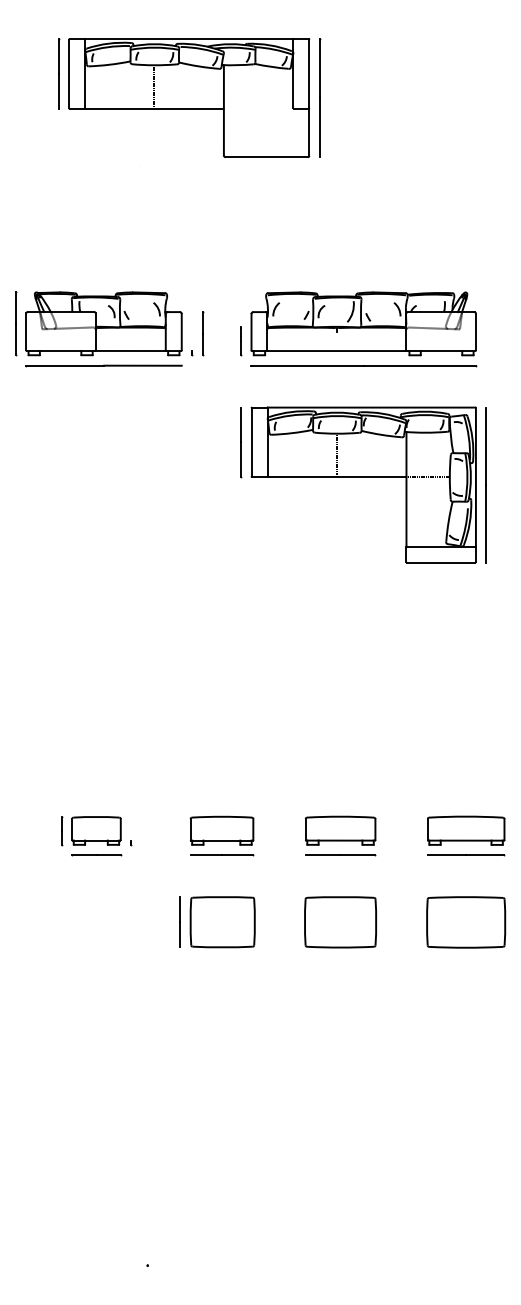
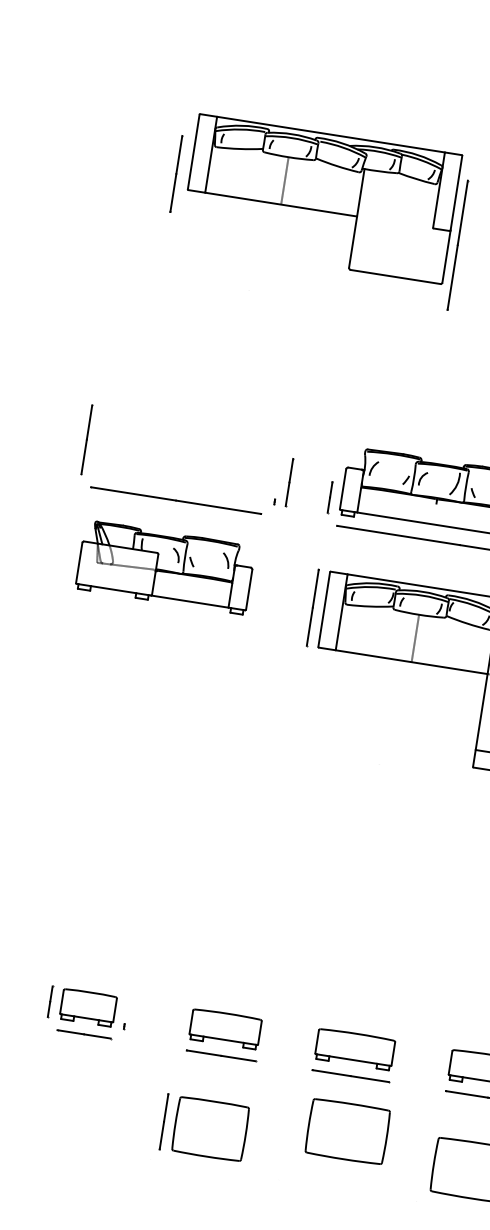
part: (189, 97) -> (321, 198), moved
part: (103, 323) -> (165, 566), moved
part: (340, 922) -> (347, 1131), moved

